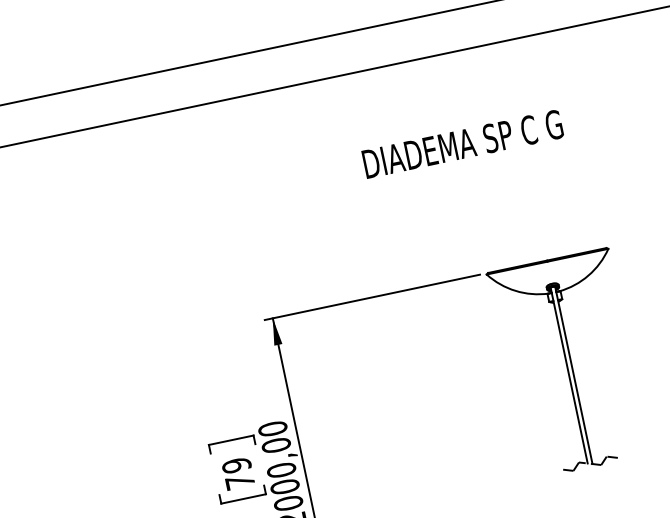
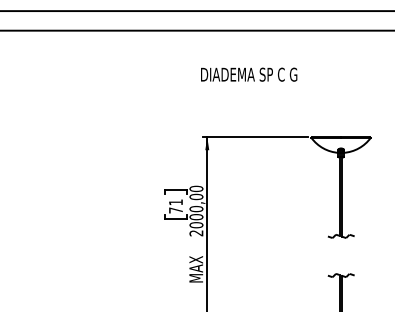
text: (463, 143) -> (249, 74), moved
text: (235, 465) -> (175, 202), 79 -> 71

